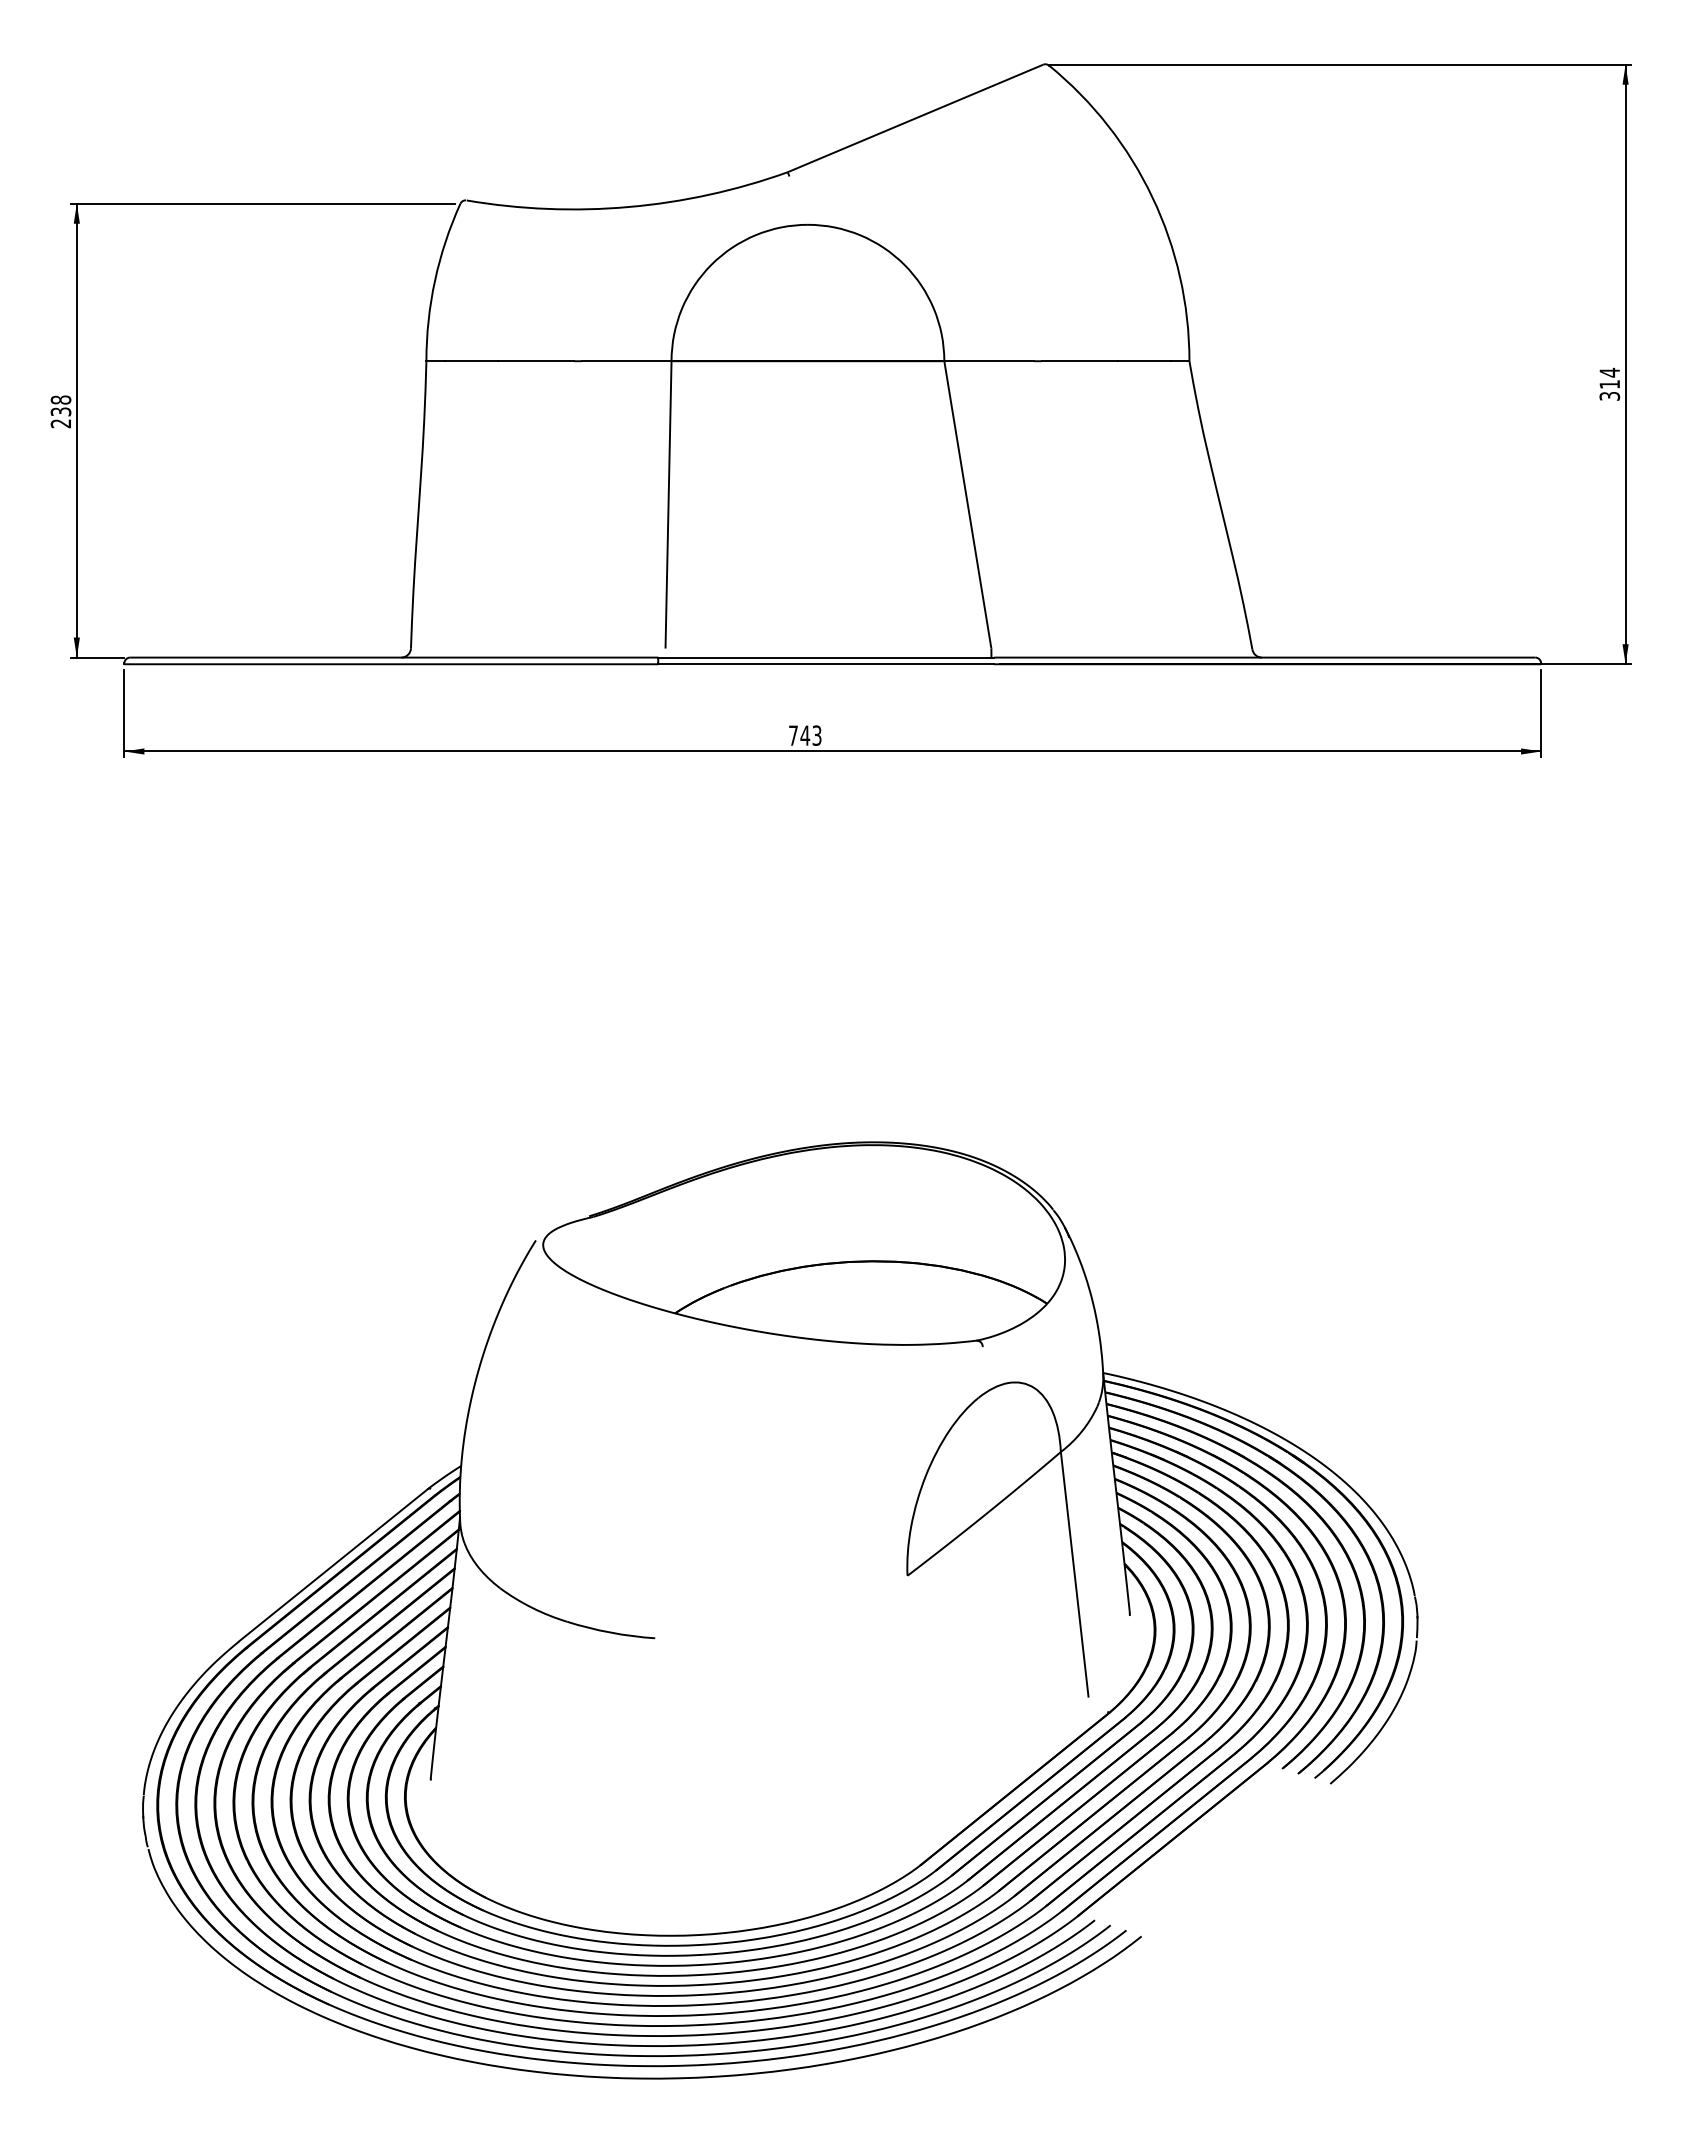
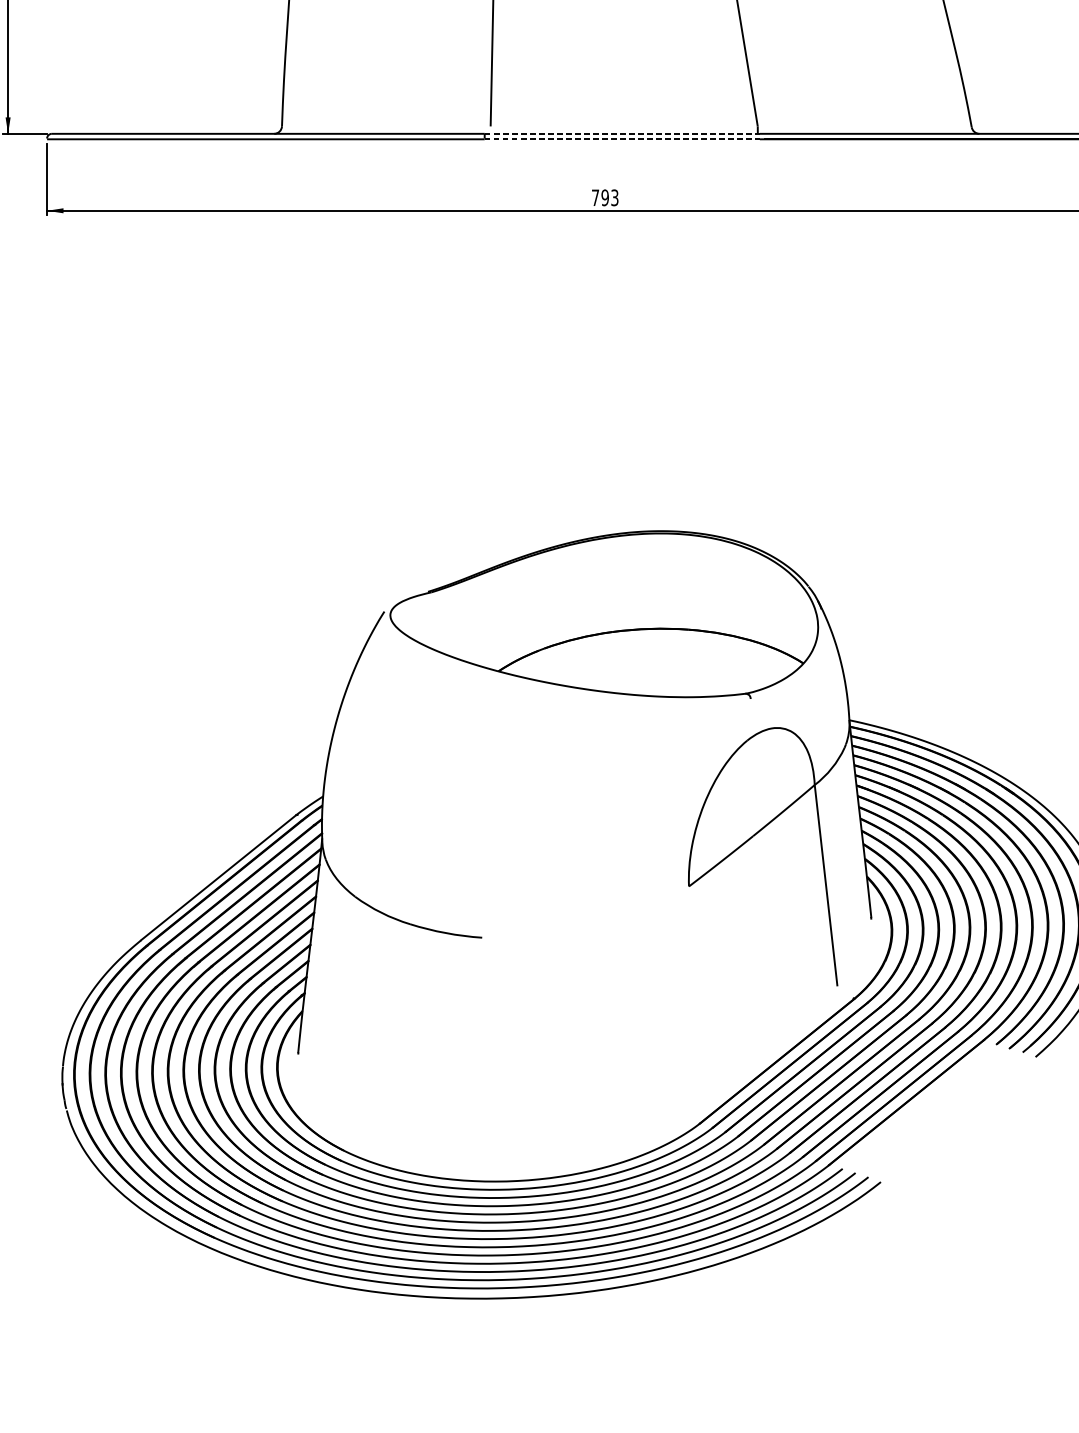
line: (826, 657) -> (622, 133), solid -> dashed
line: (826, 664) -> (622, 139), solid -> dashed
text: (805, 735) -> (605, 197), 743 -> 793

